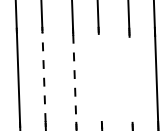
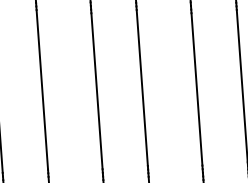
line: (44, 76) -> (43, 89), dashed -> solid
line: (99, 77) -> (140, 87), added
line: (74, 79) -> (96, 92), dashed -> solid
line: (130, 79) -> (195, 88), added

